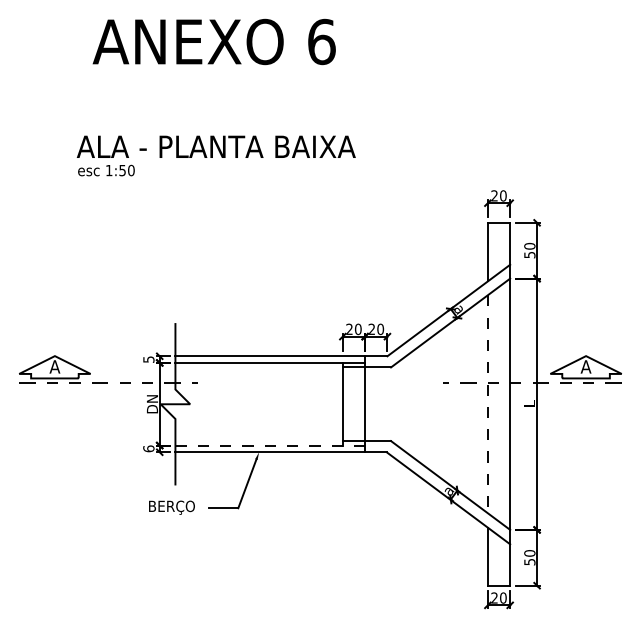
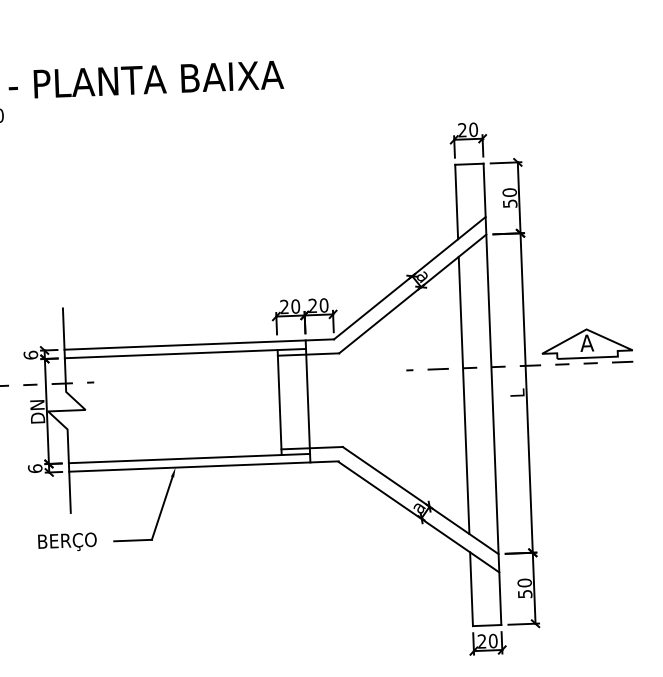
text: (148, 359) -> (30, 355), 5 -> 6
line: (487, 404) -> (463, 395), dashed -> solid
line: (270, 445) -> (189, 458), dashed -> solid

